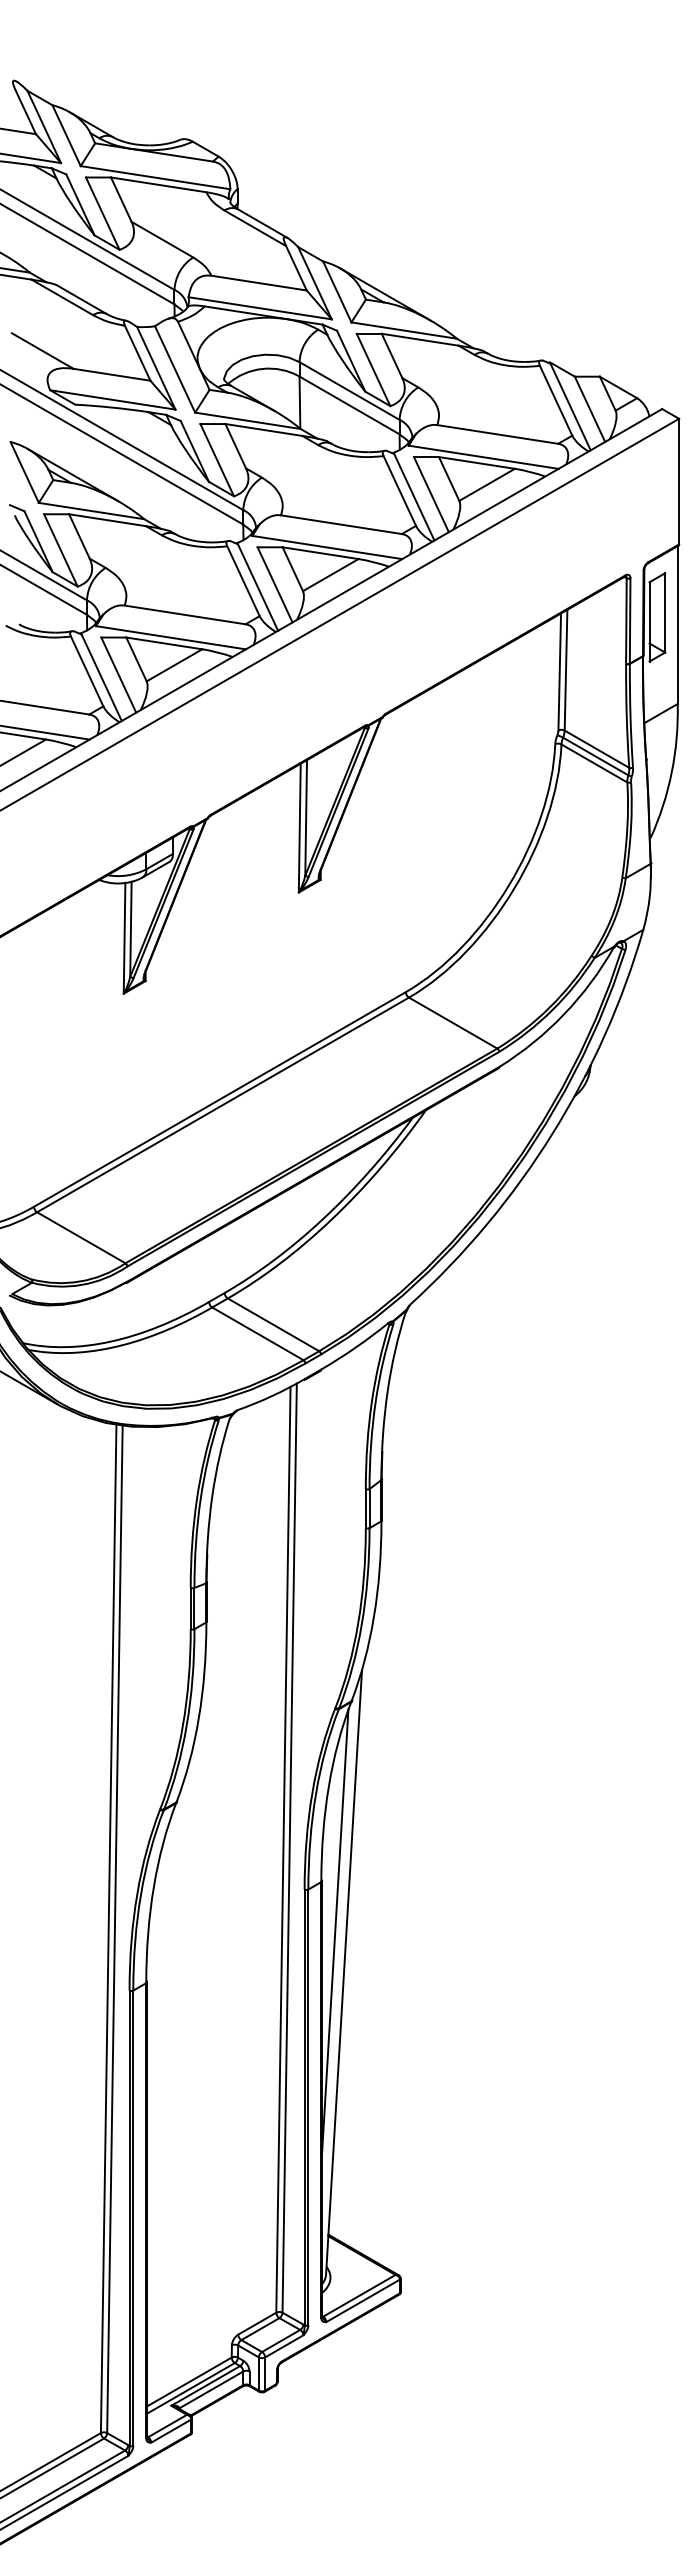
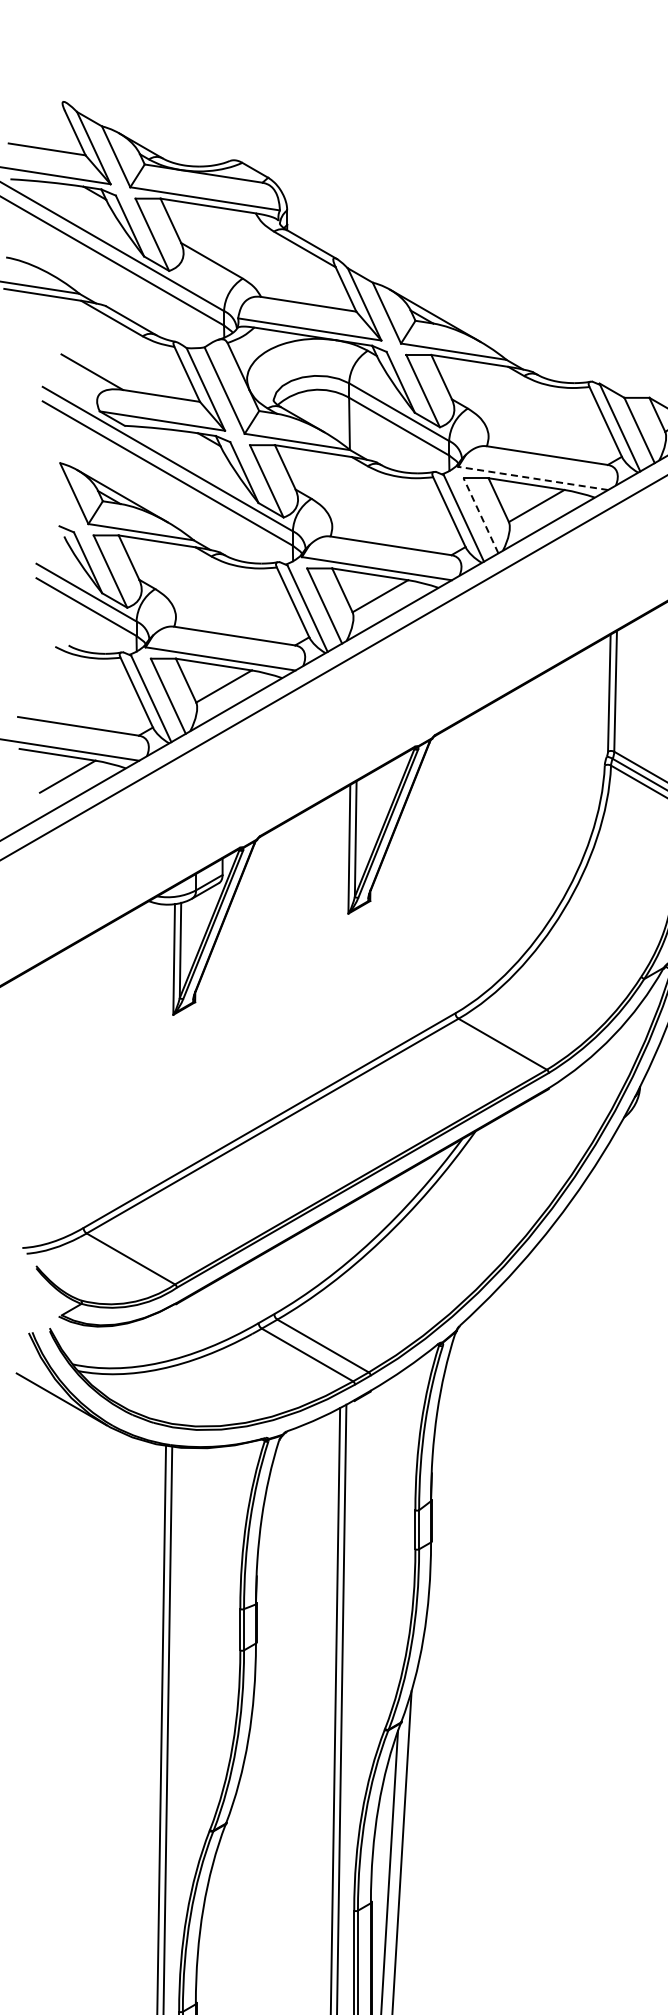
line: (483, 457) -> (533, 478), solid -> dashed
line: (431, 494) -> (481, 515), solid -> dashed

